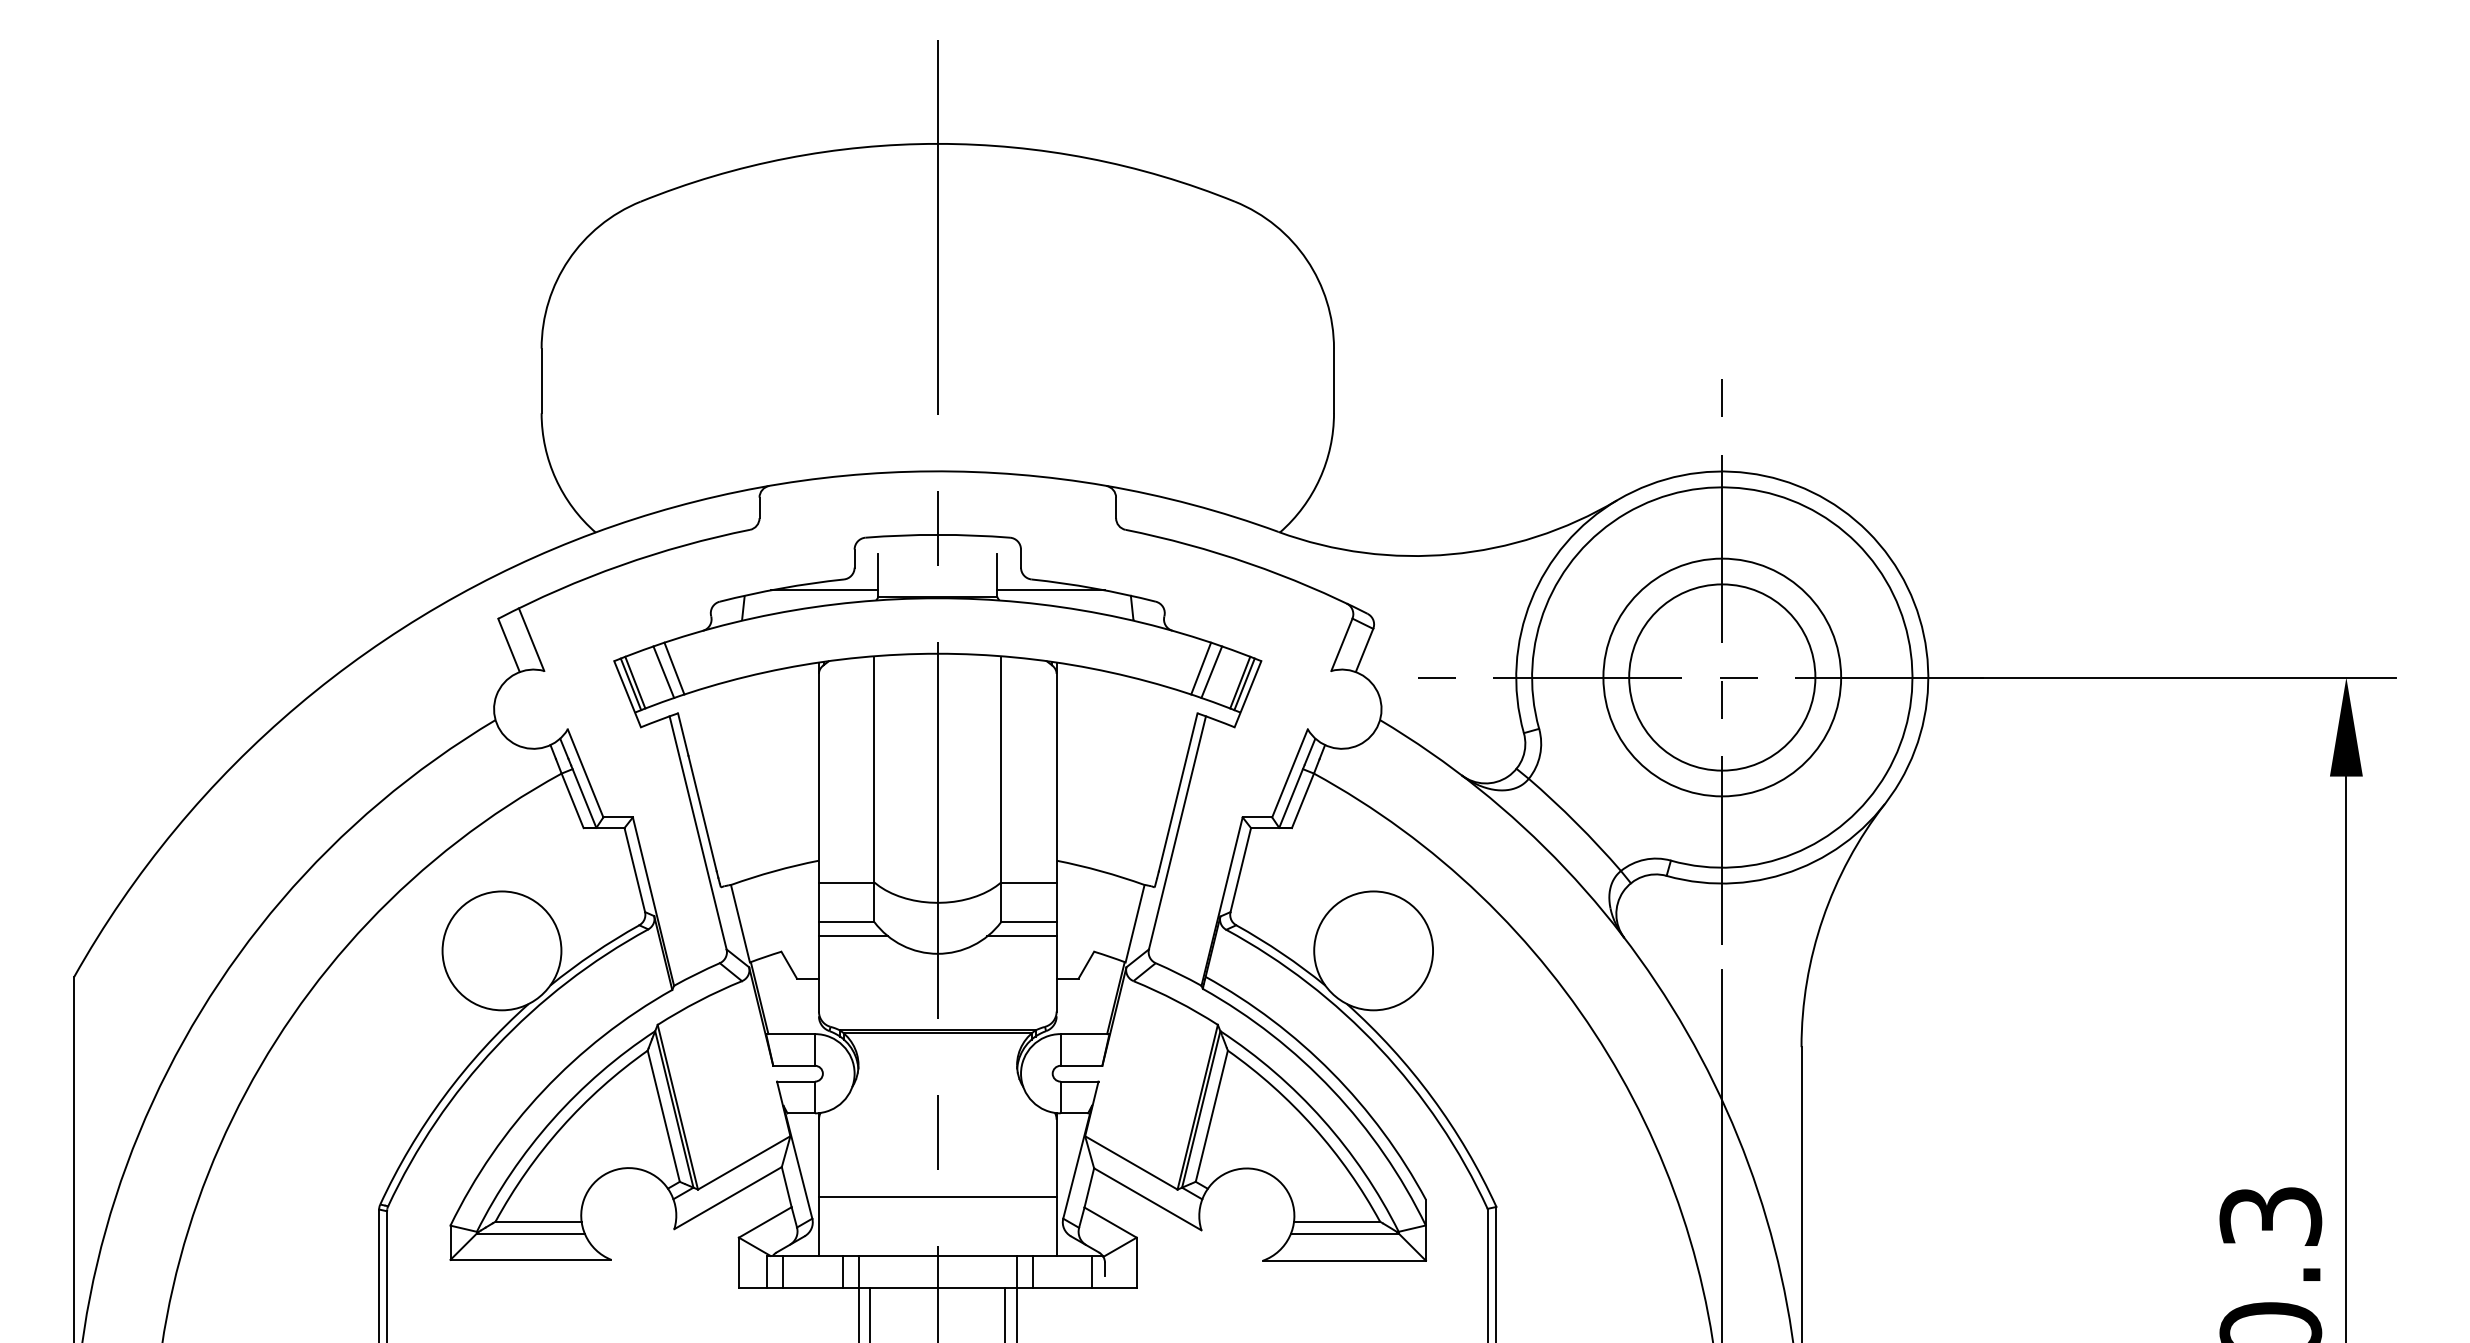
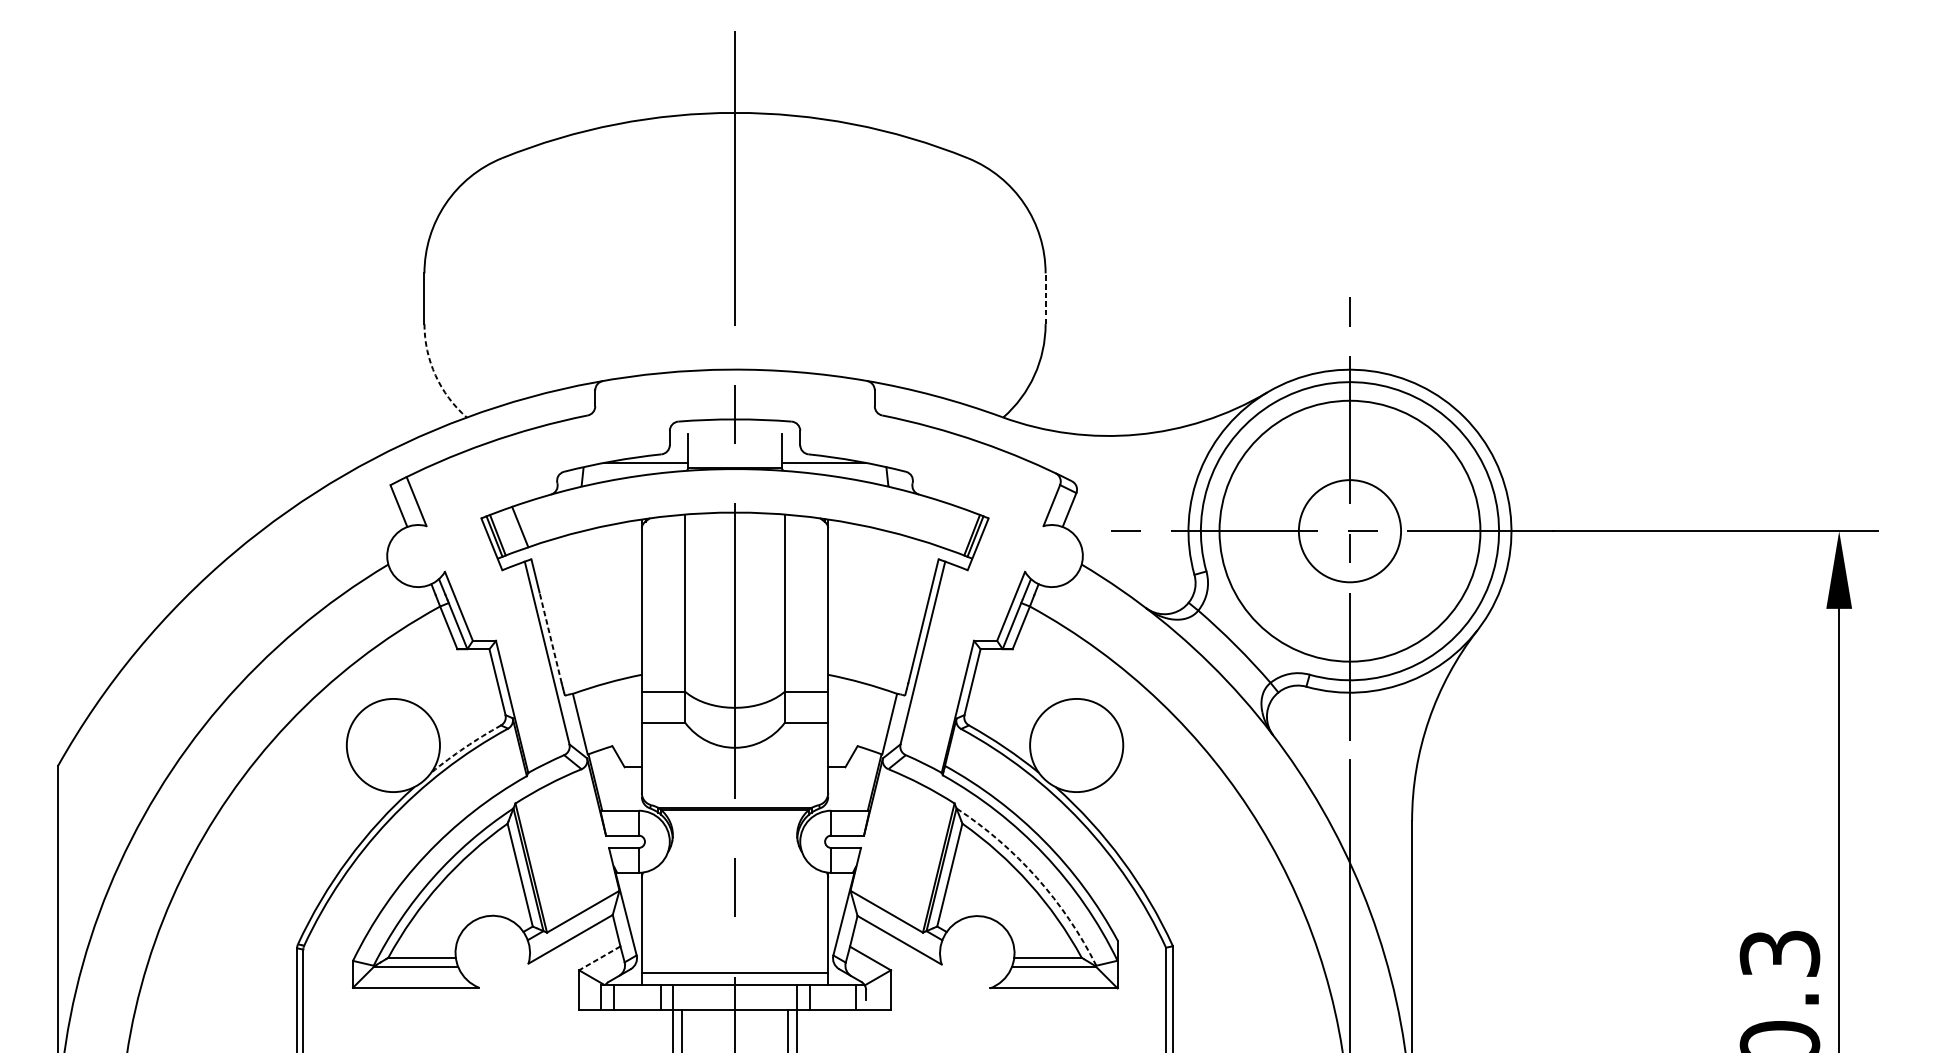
line: (1334, 380) -> (1045, 298), solid -> dashed
arc: (555, 478) -> (435, 375), solid -> dashed
line: (674, 668) -> (528, 524), removed
line: (1201, 668) -> (941, 524), removed
line: (1211, 671) -> (949, 526), removed
circle: (1722, 677) -> (1350, 531), size x0.7
circle: (1722, 677) -> (1350, 531), size x1.4
line: (702, 813) -> (550, 637), solid -> dashed
line: (853, 936) -> (668, 734), removed
line: (1021, 936) -> (800, 734), removed
arc: (593, 953) -> (465, 747), solid -> dashed
arc: (1322, 1119) -> (1036, 877), solid -> dashed
line: (937, 1197) -> (734, 973), moved
line: (764, 1222) -> (599, 958), solid -> dashed

